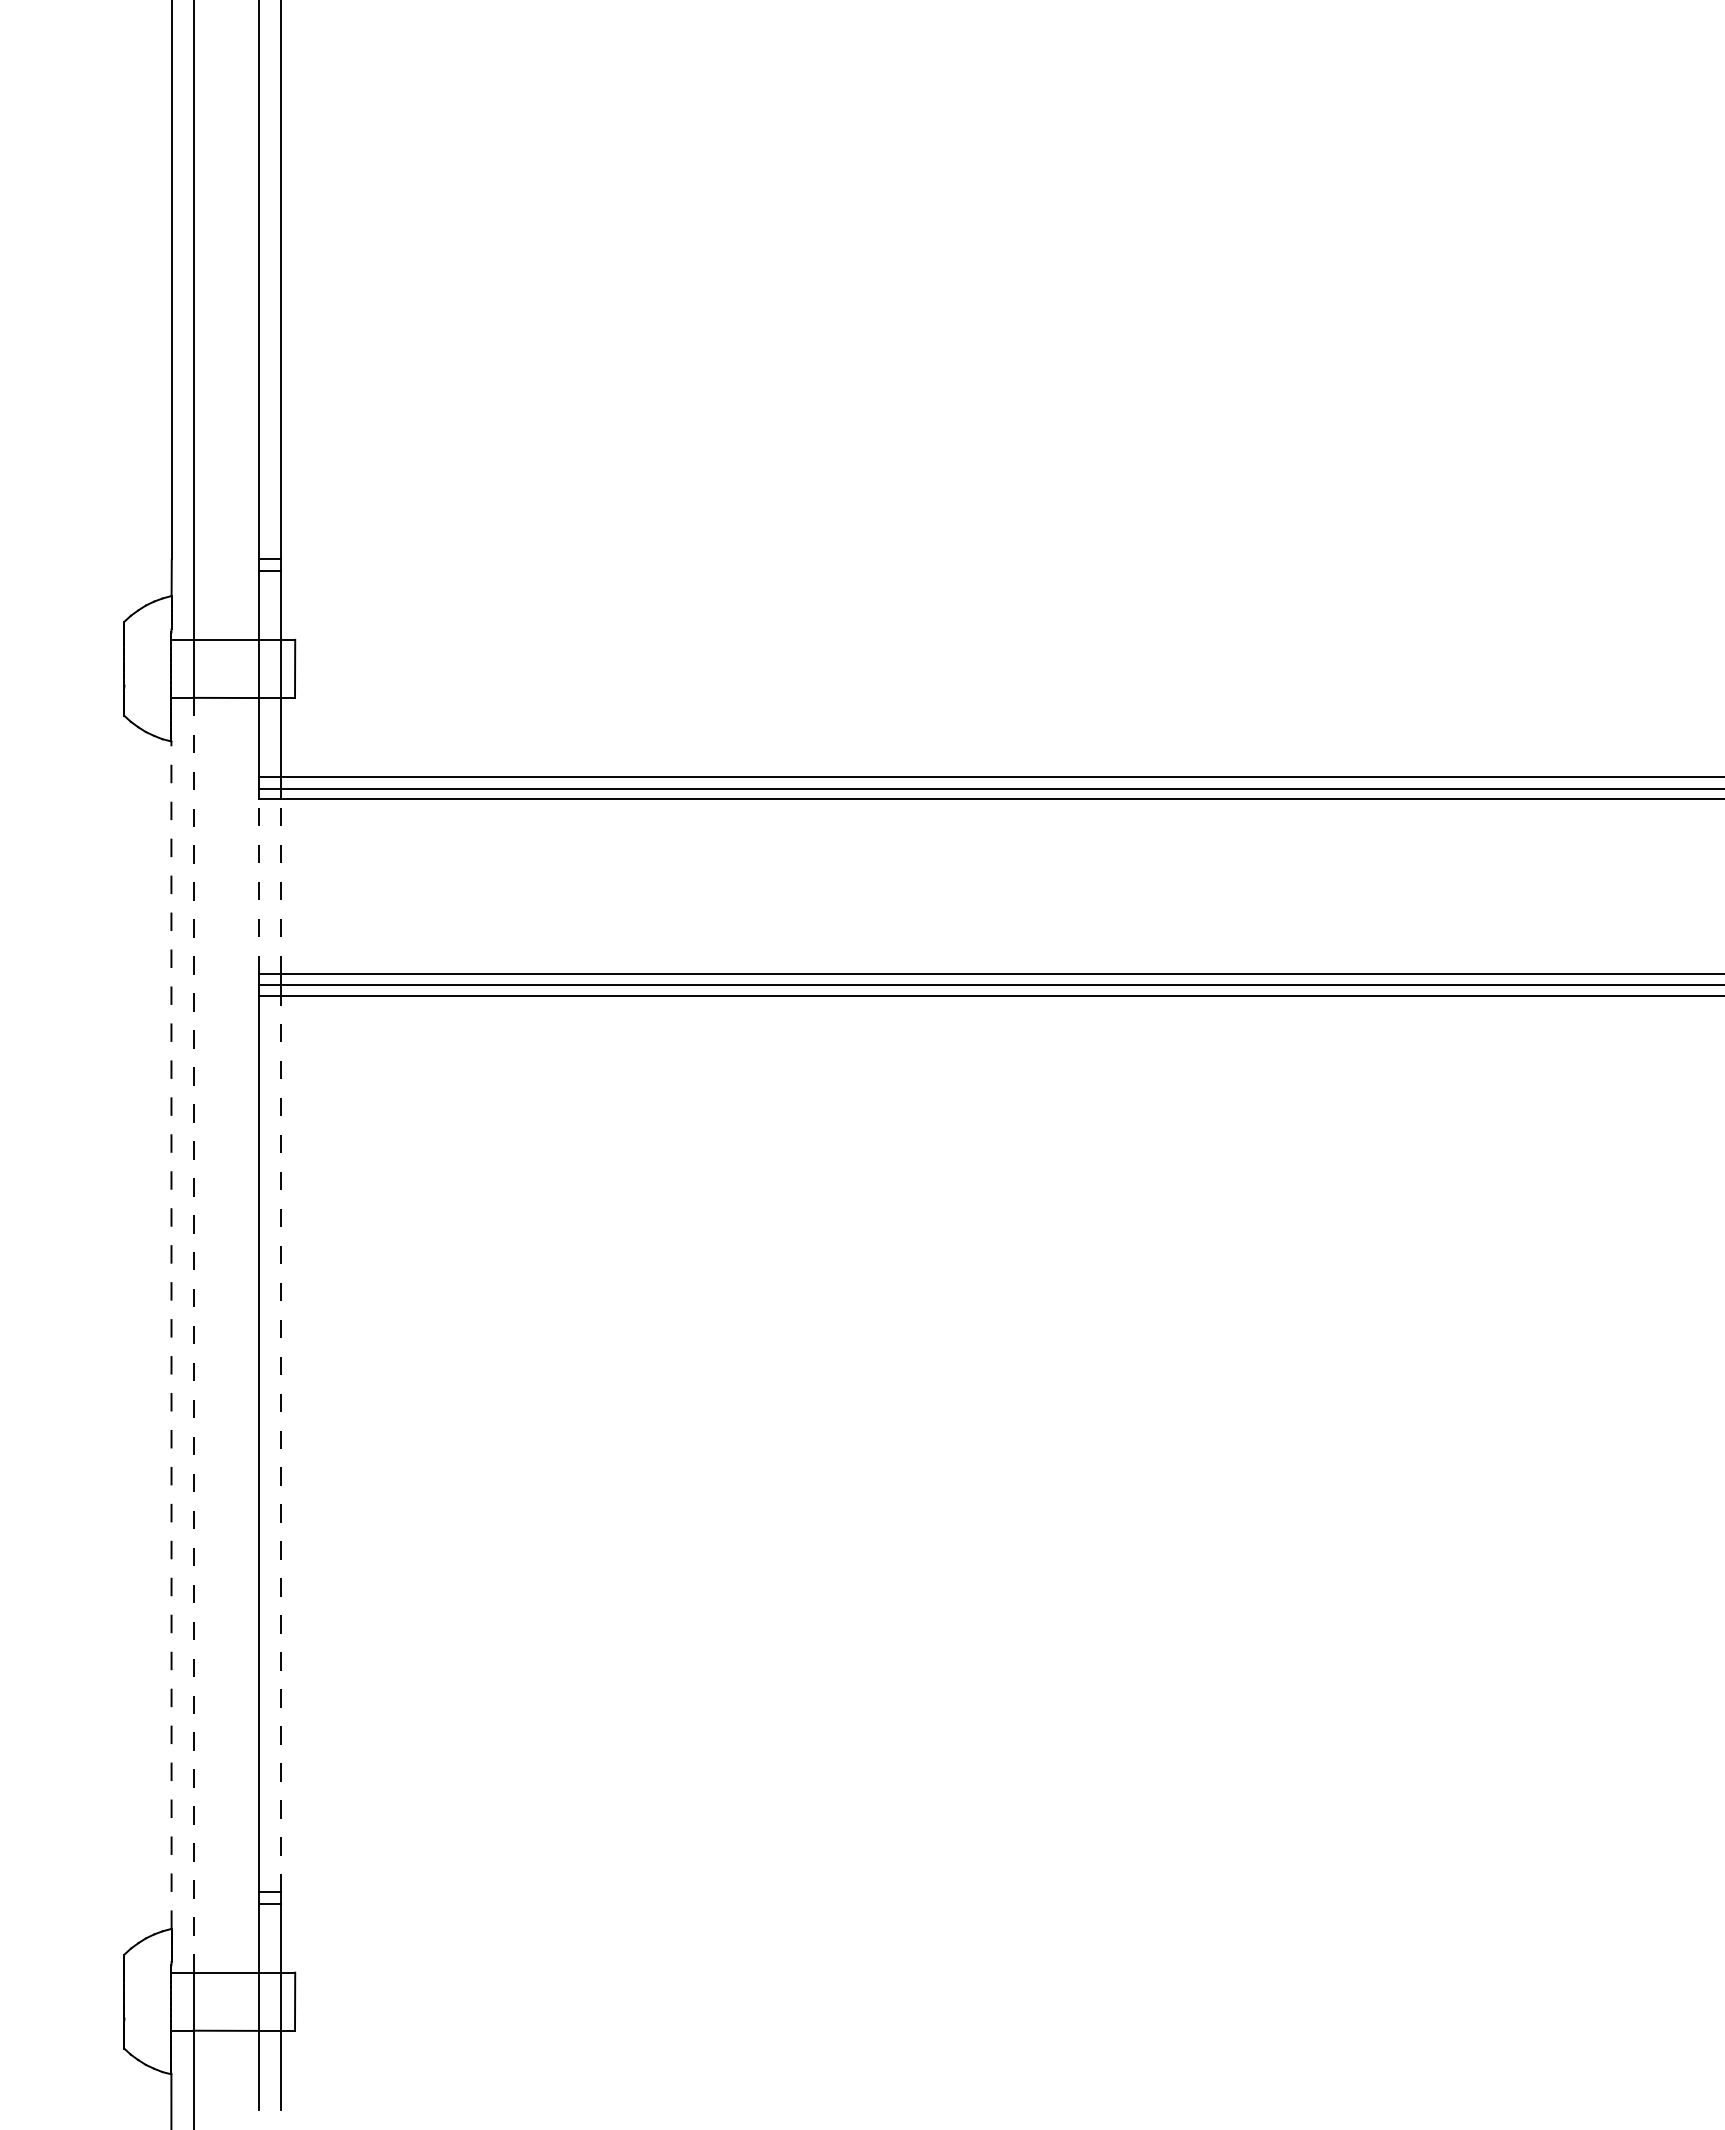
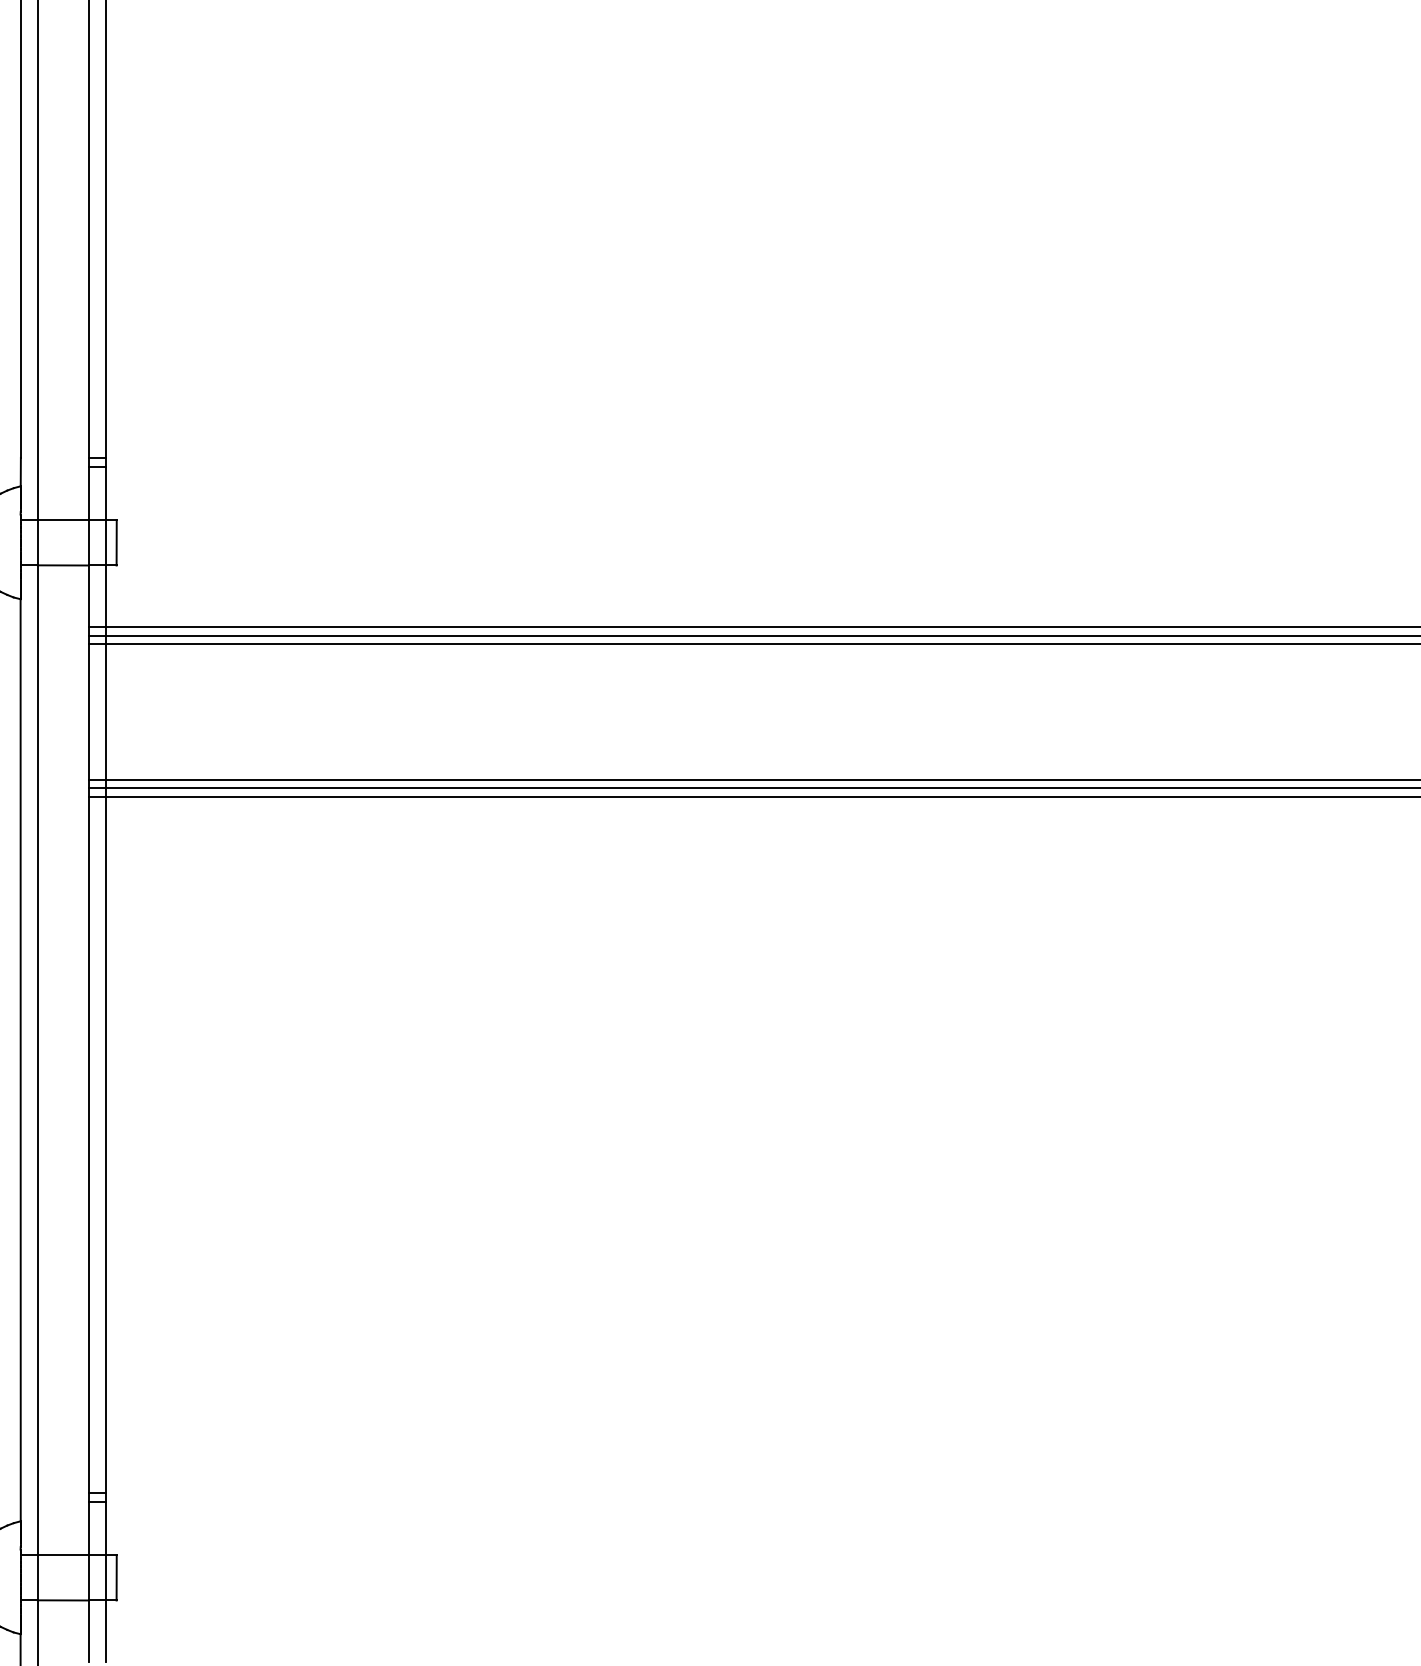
line: (258, 887) -> (88, 712), dashed -> solid
line: (280, 887) -> (105, 712), dashed -> solid
line: (171, 1334) -> (20, 1059), dashed -> solid
line: (193, 1335) -> (37, 1060), dashed -> solid
line: (280, 1443) -> (105, 1144), dashed -> solid

